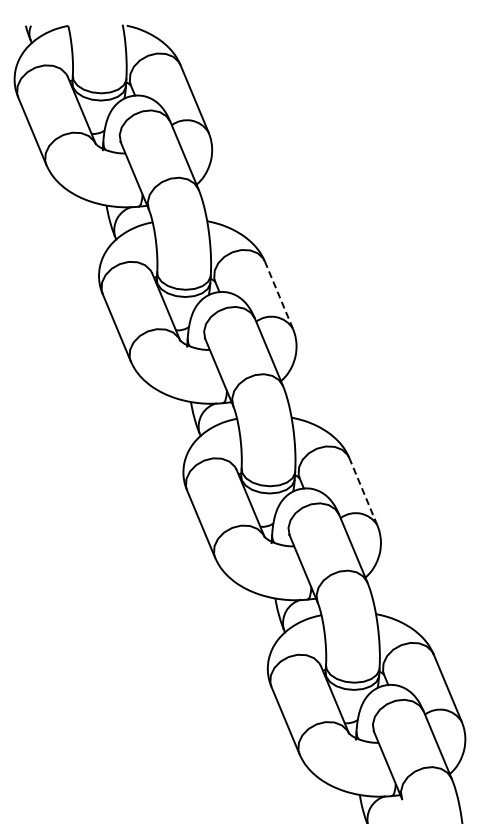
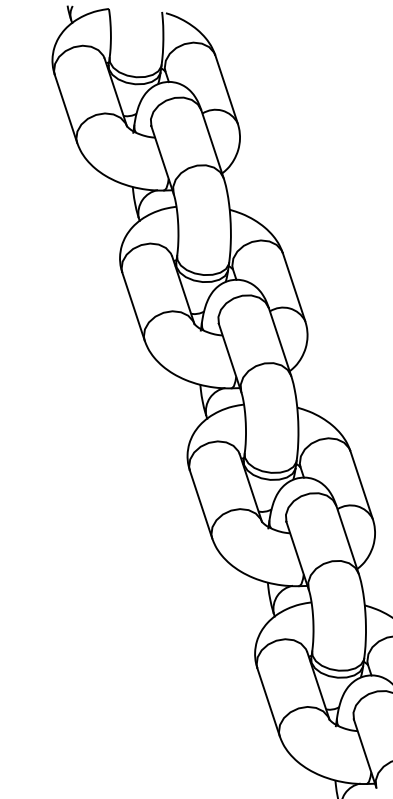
line: (278, 294) -> (293, 286), dashed -> solid
line: (363, 491) -> (361, 484), dashed -> solid

